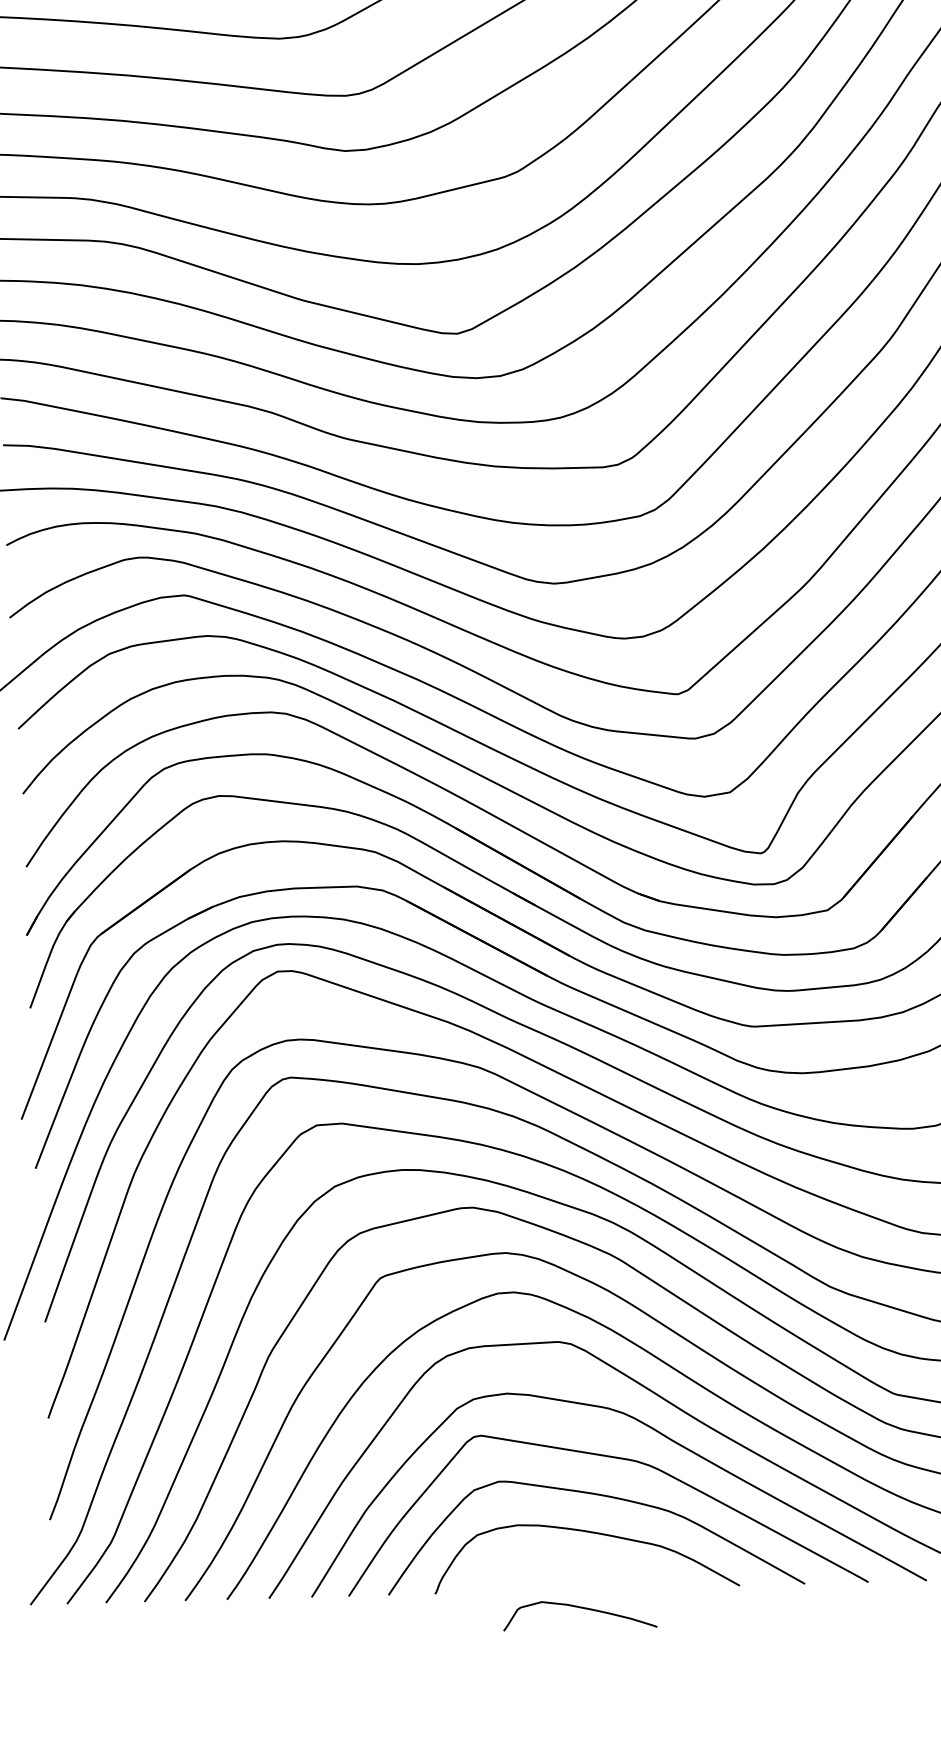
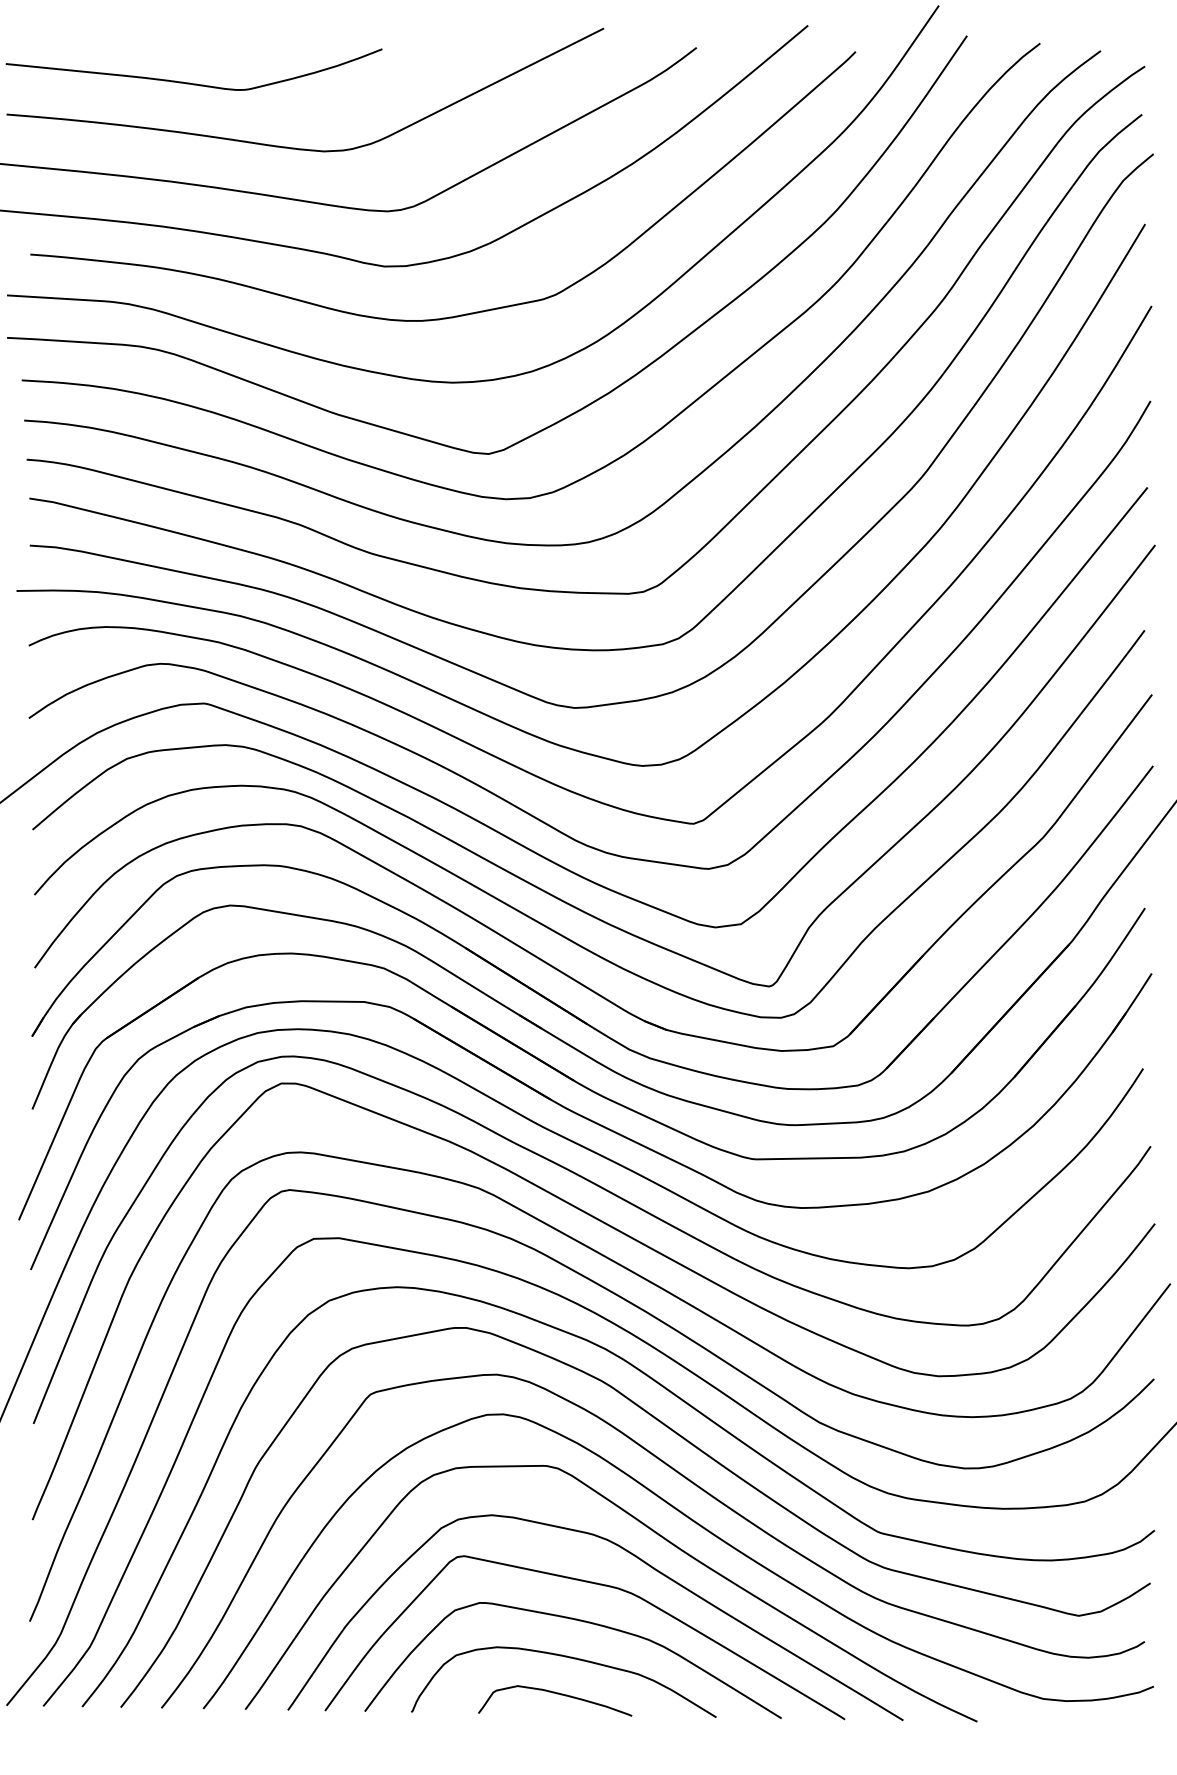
curve: (580, 1608) -> (556, 1694), moved

